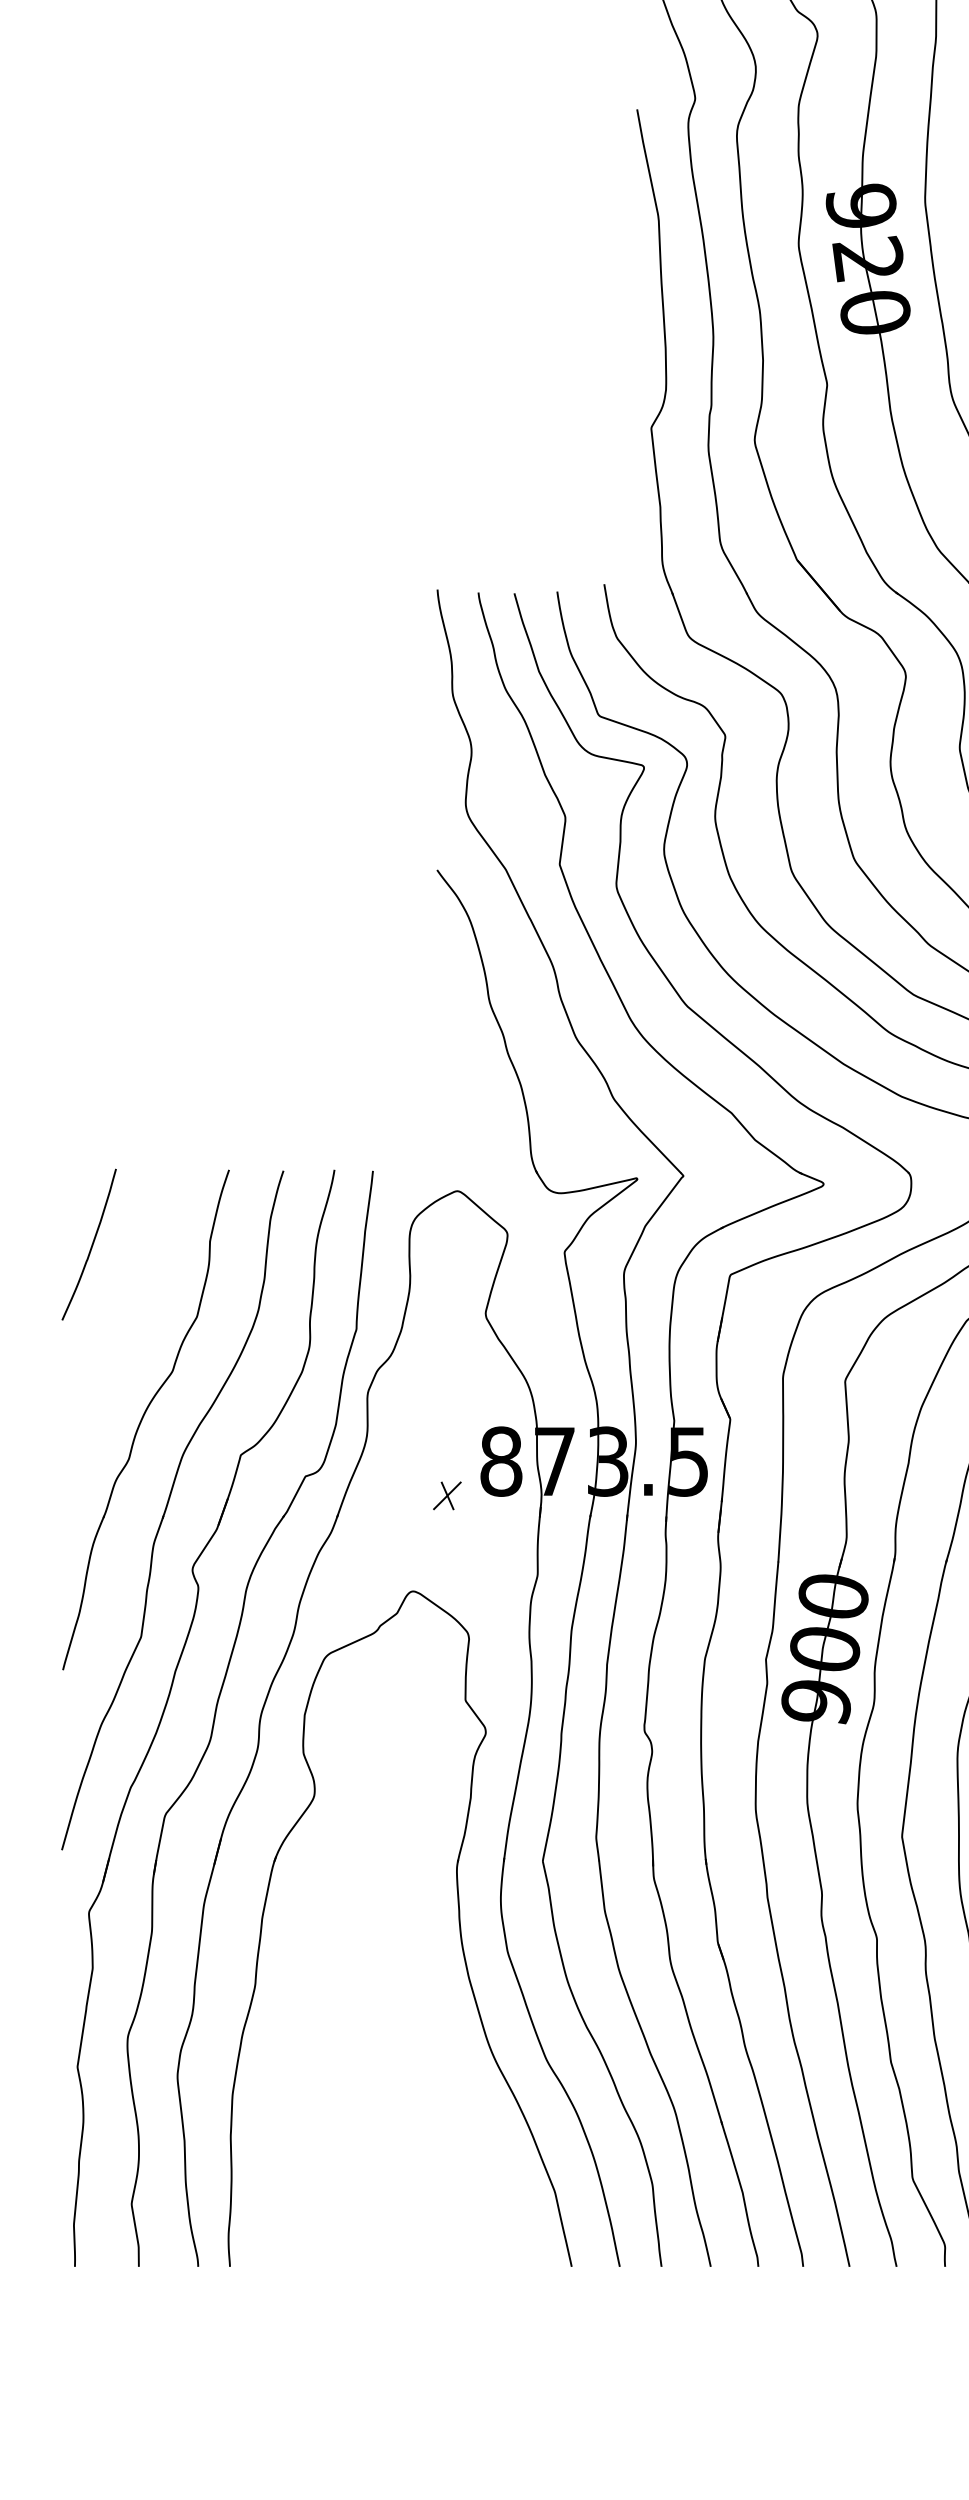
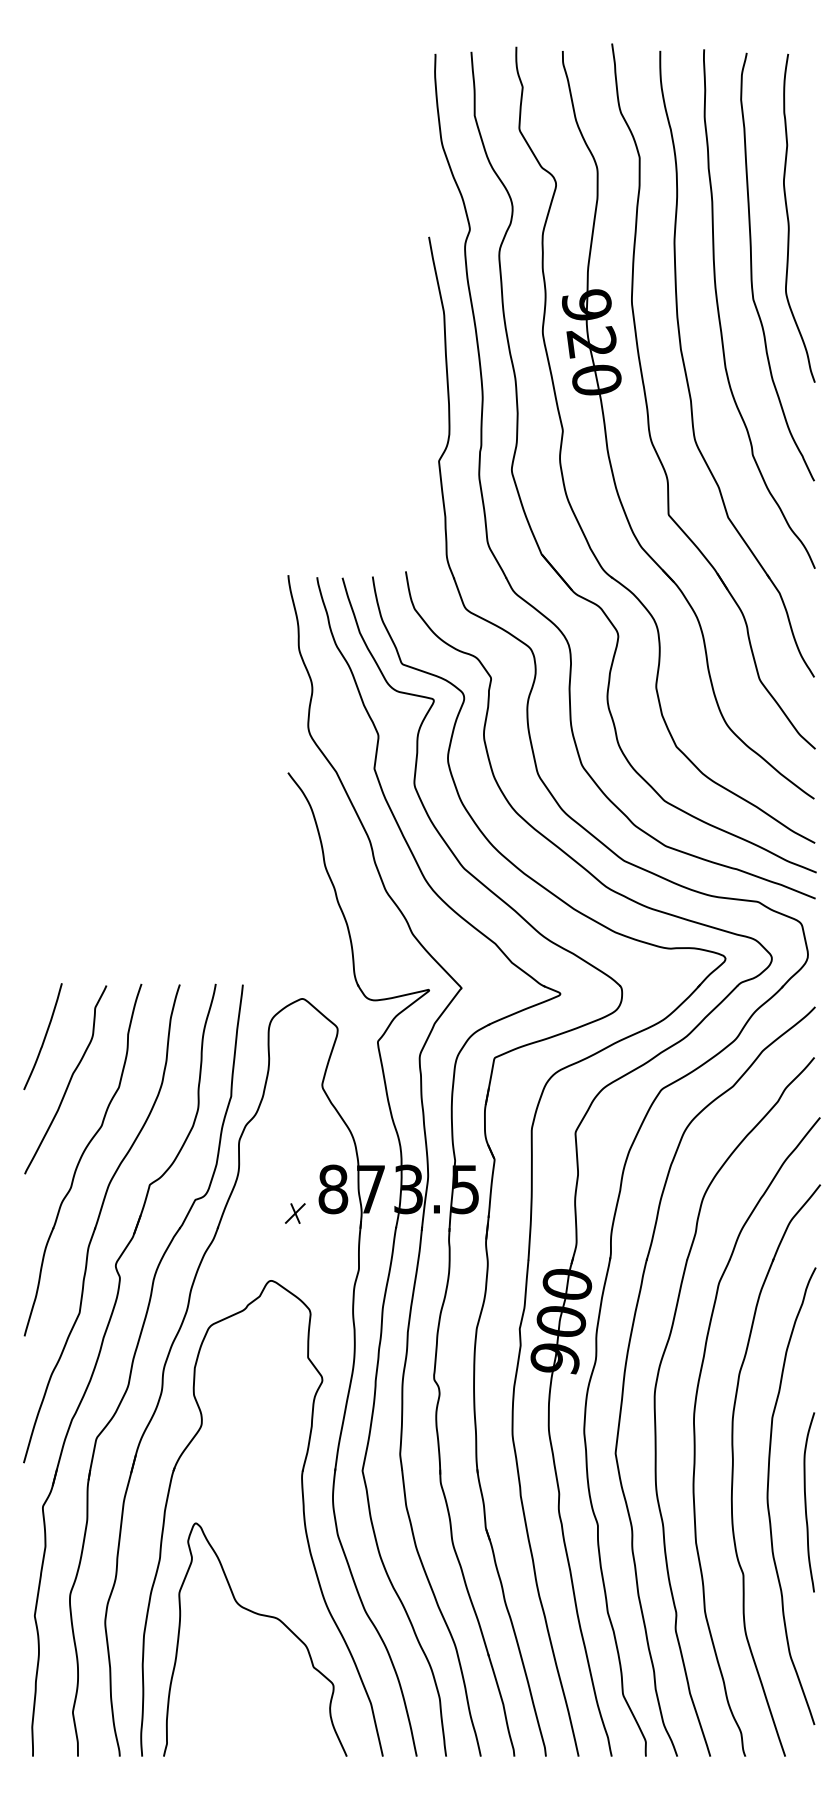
curve: (125, 1308) -> (68, 1081), added
curve: (400, 2067) -> (262, 1616), added

